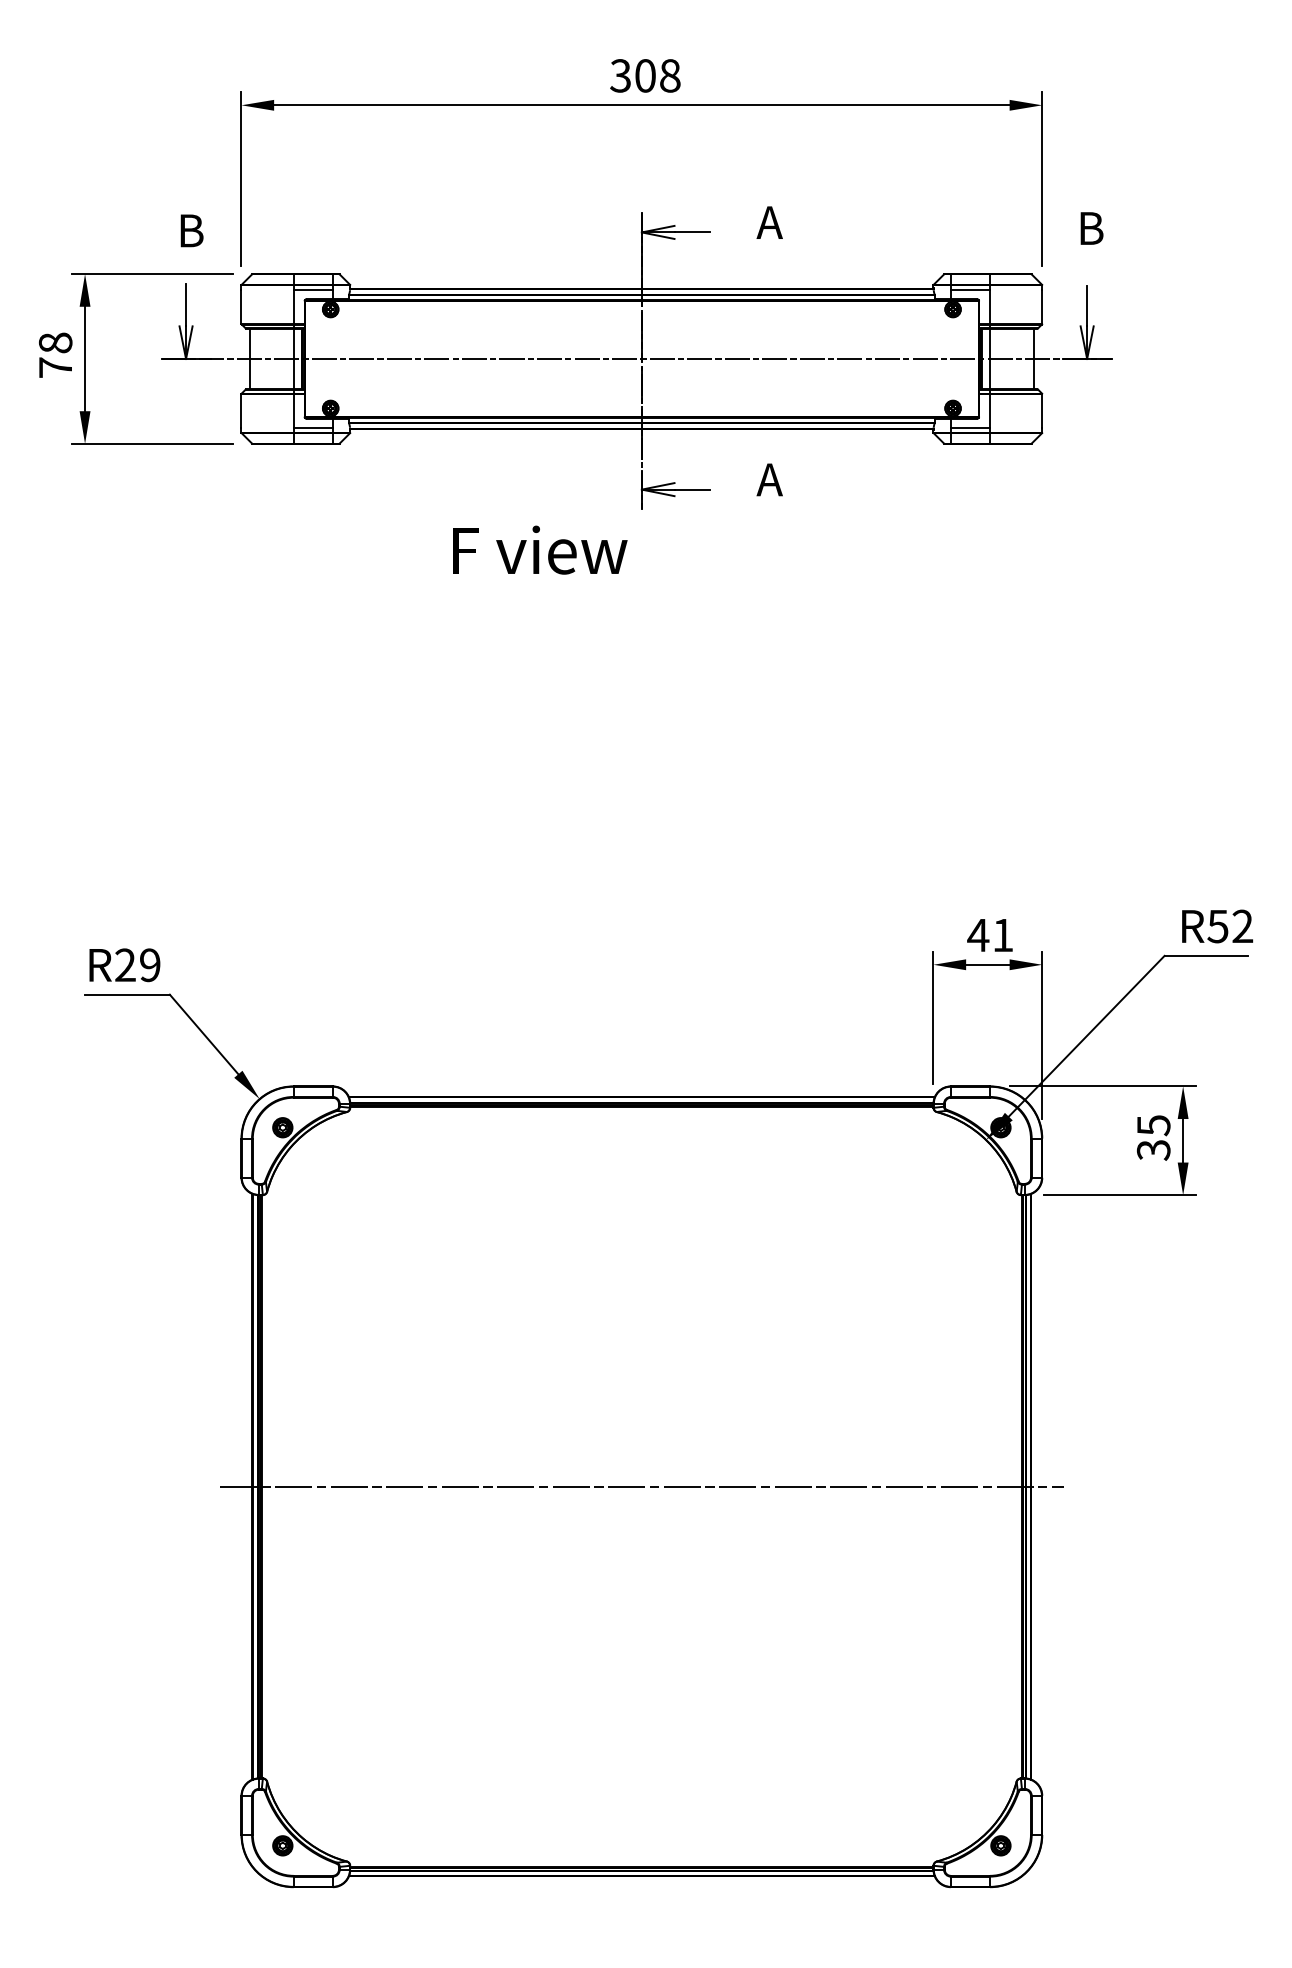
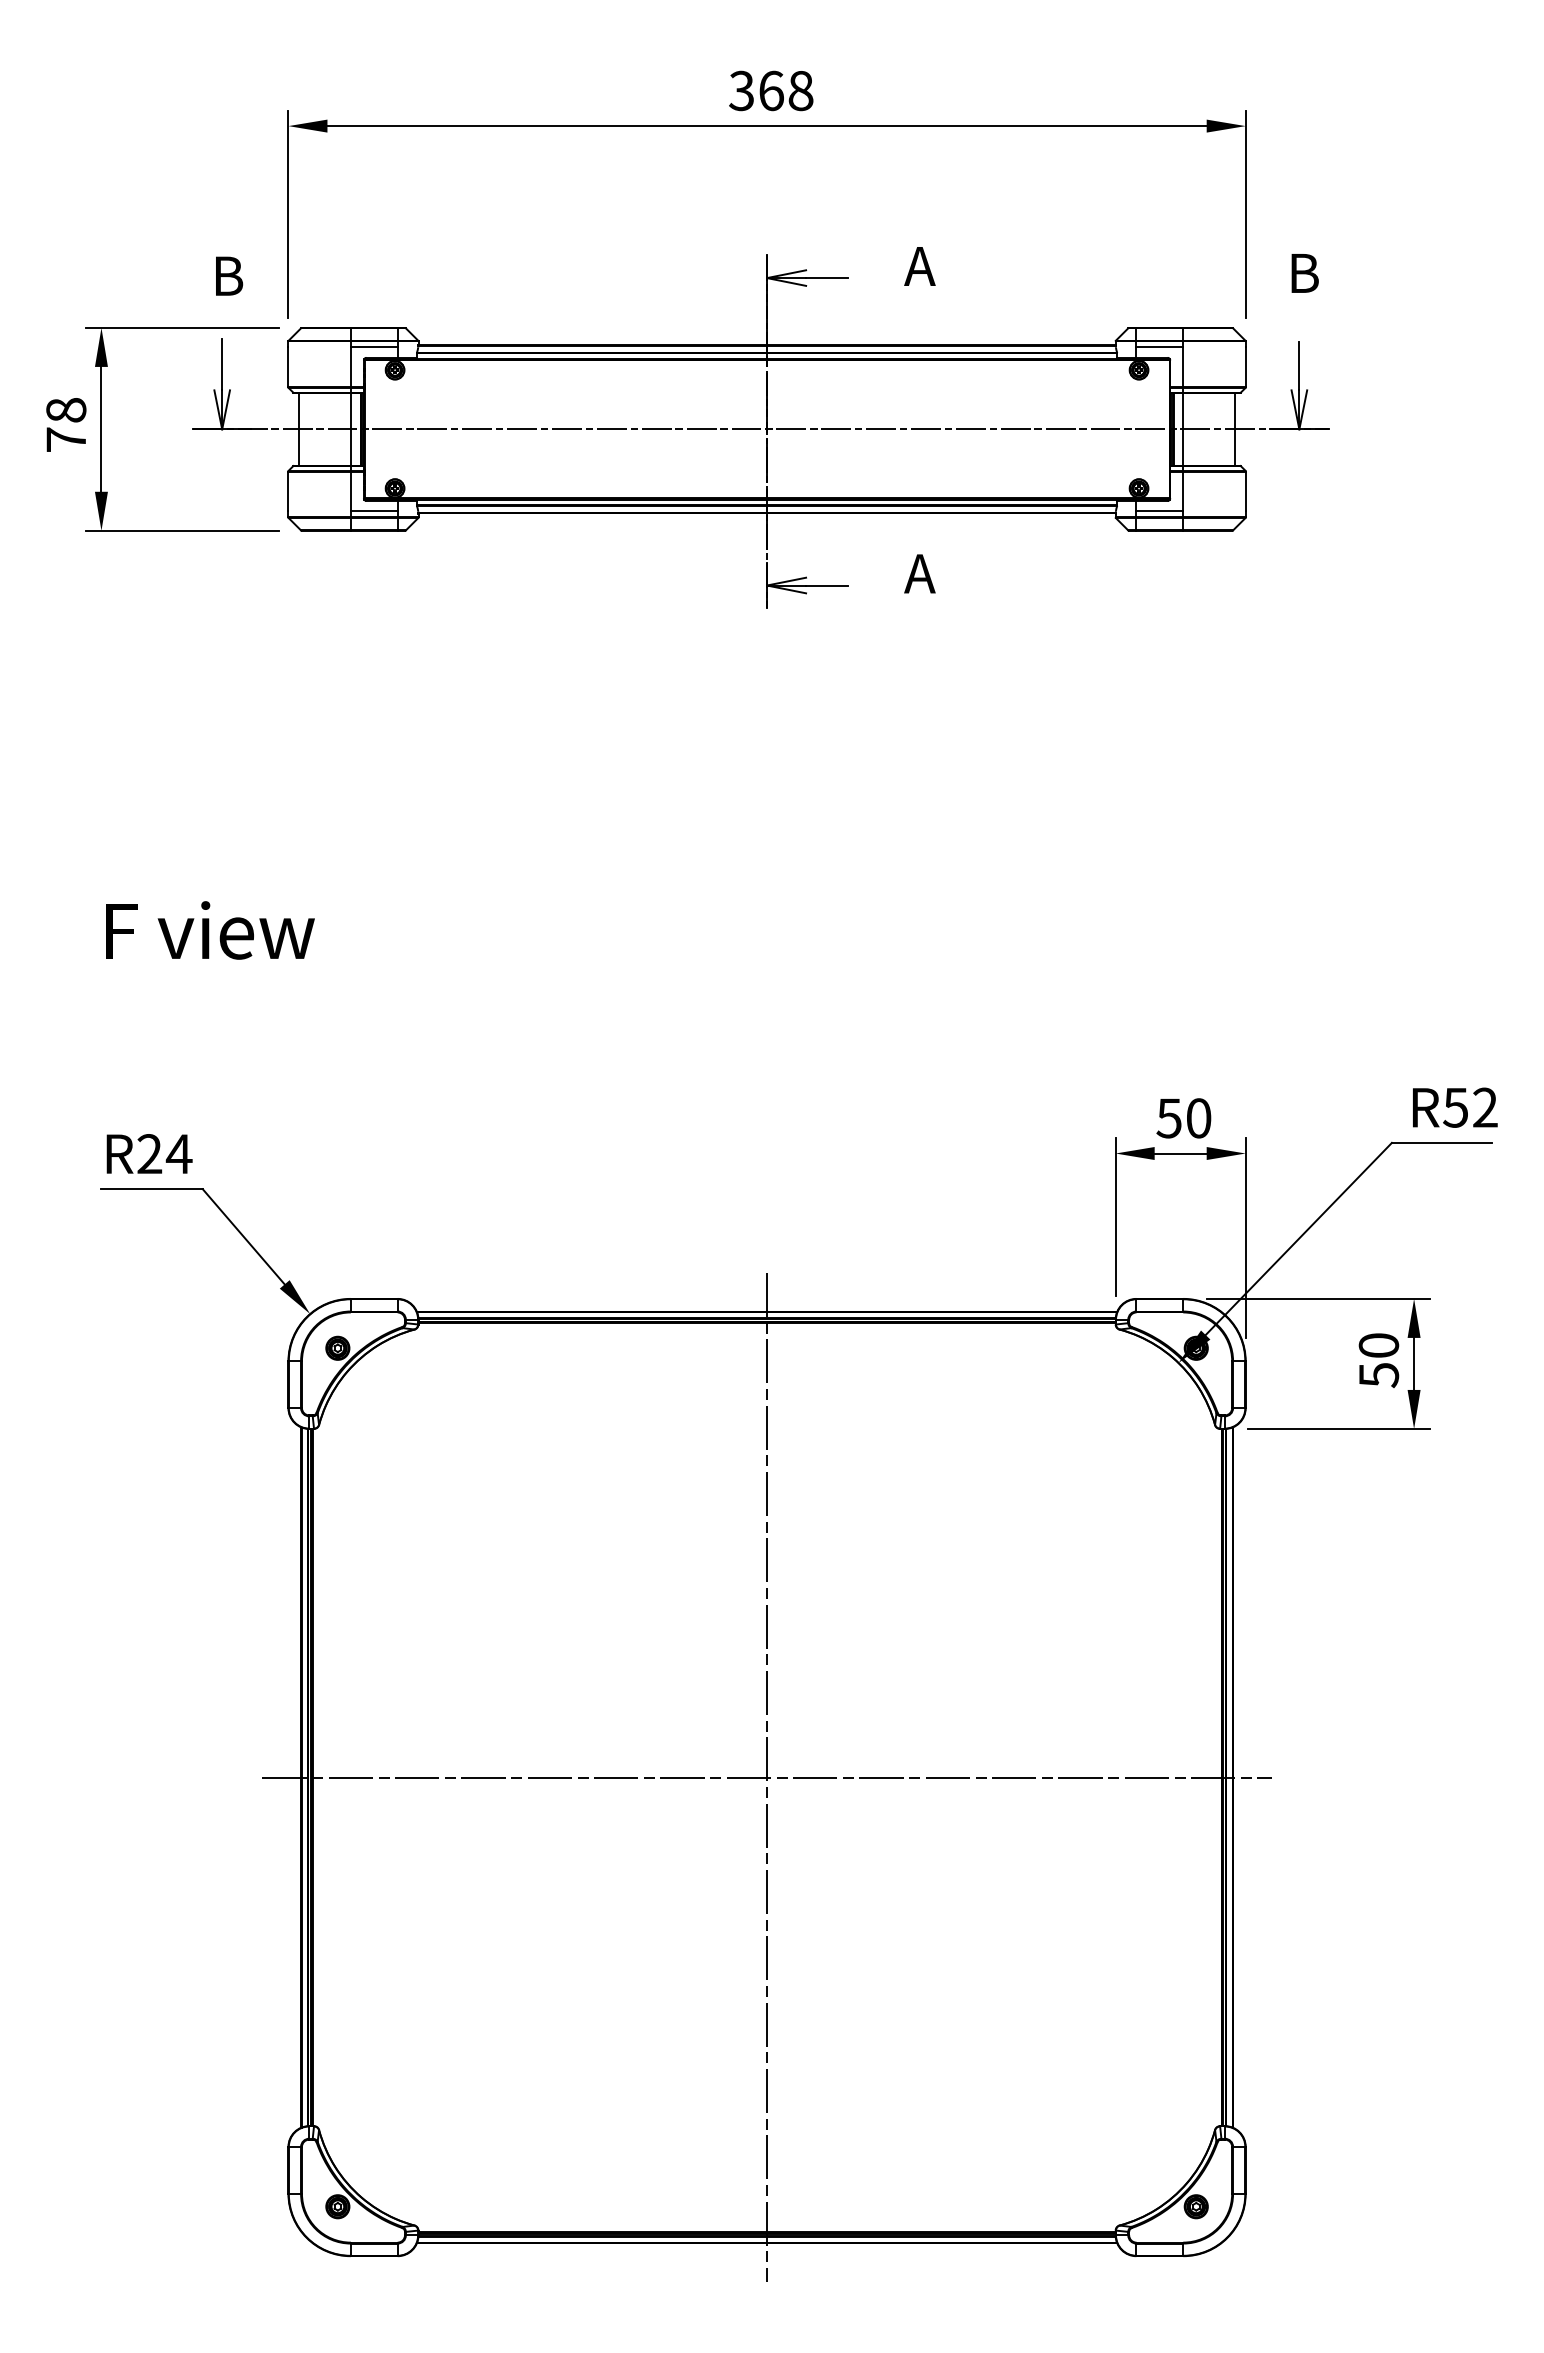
text: (645, 75) -> (771, 90), 308 -> 368
text: (540, 549) -> (210, 929), moved
text: (990, 935) -> (1183, 1118), 41 -> 50
text: (150, 965) -> (179, 1154), R29 -> R24
text: (1153, 1137) -> (1378, 1359), 35 -> 50
line: (641, 1486) -> (766, 1777), added

